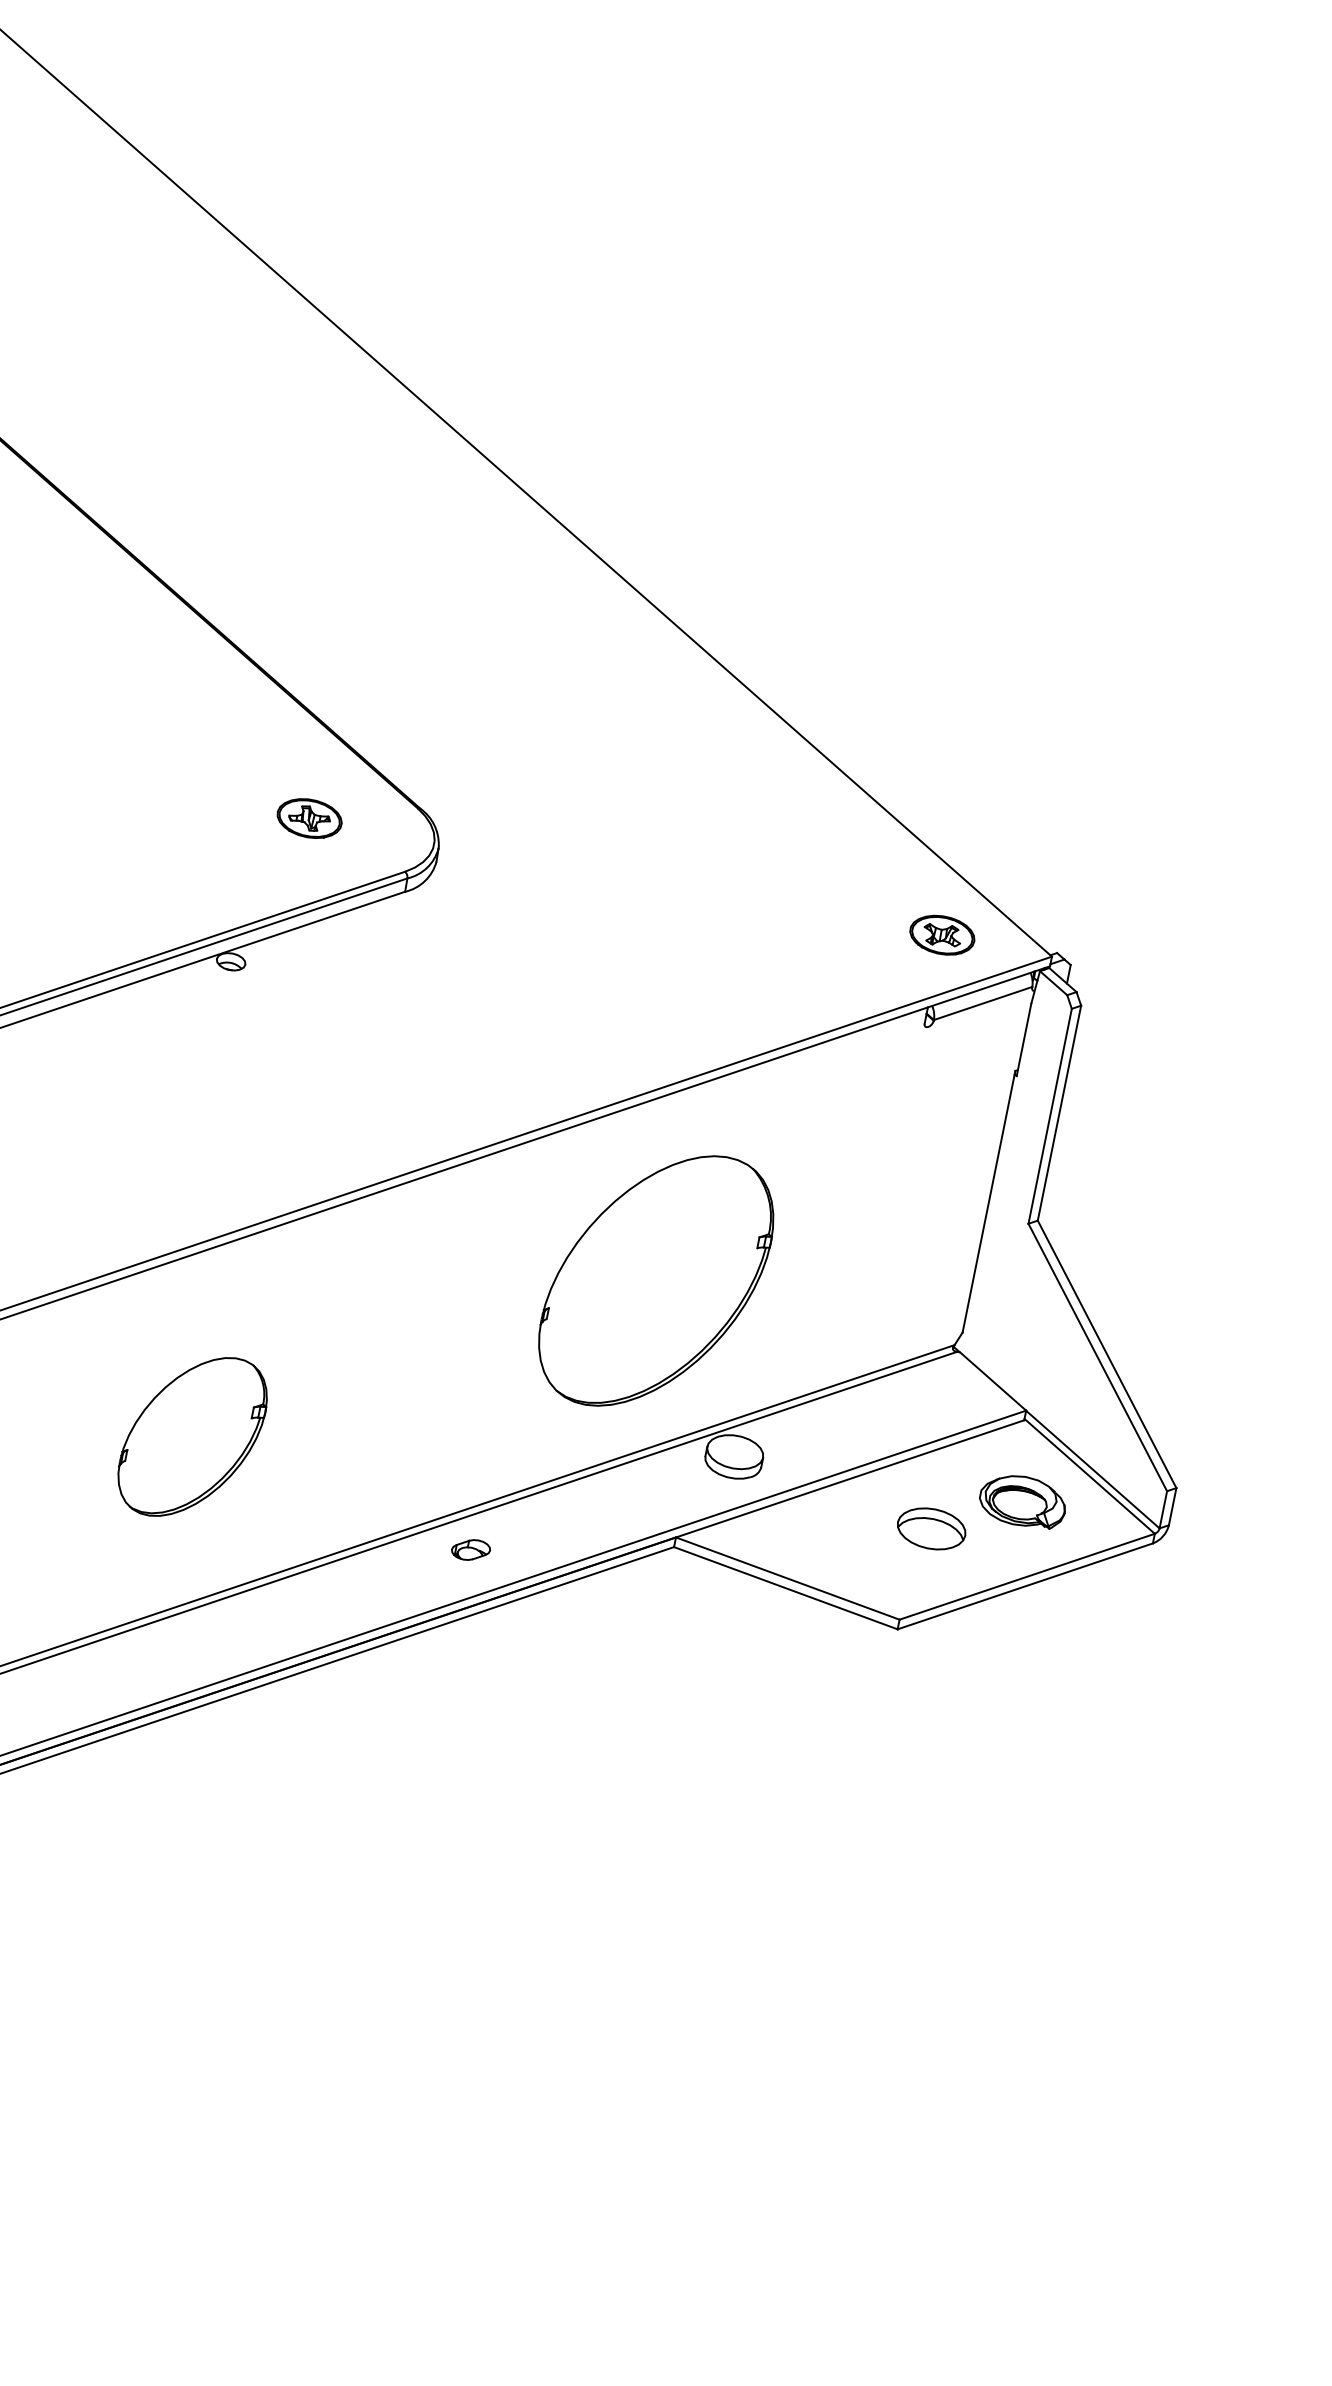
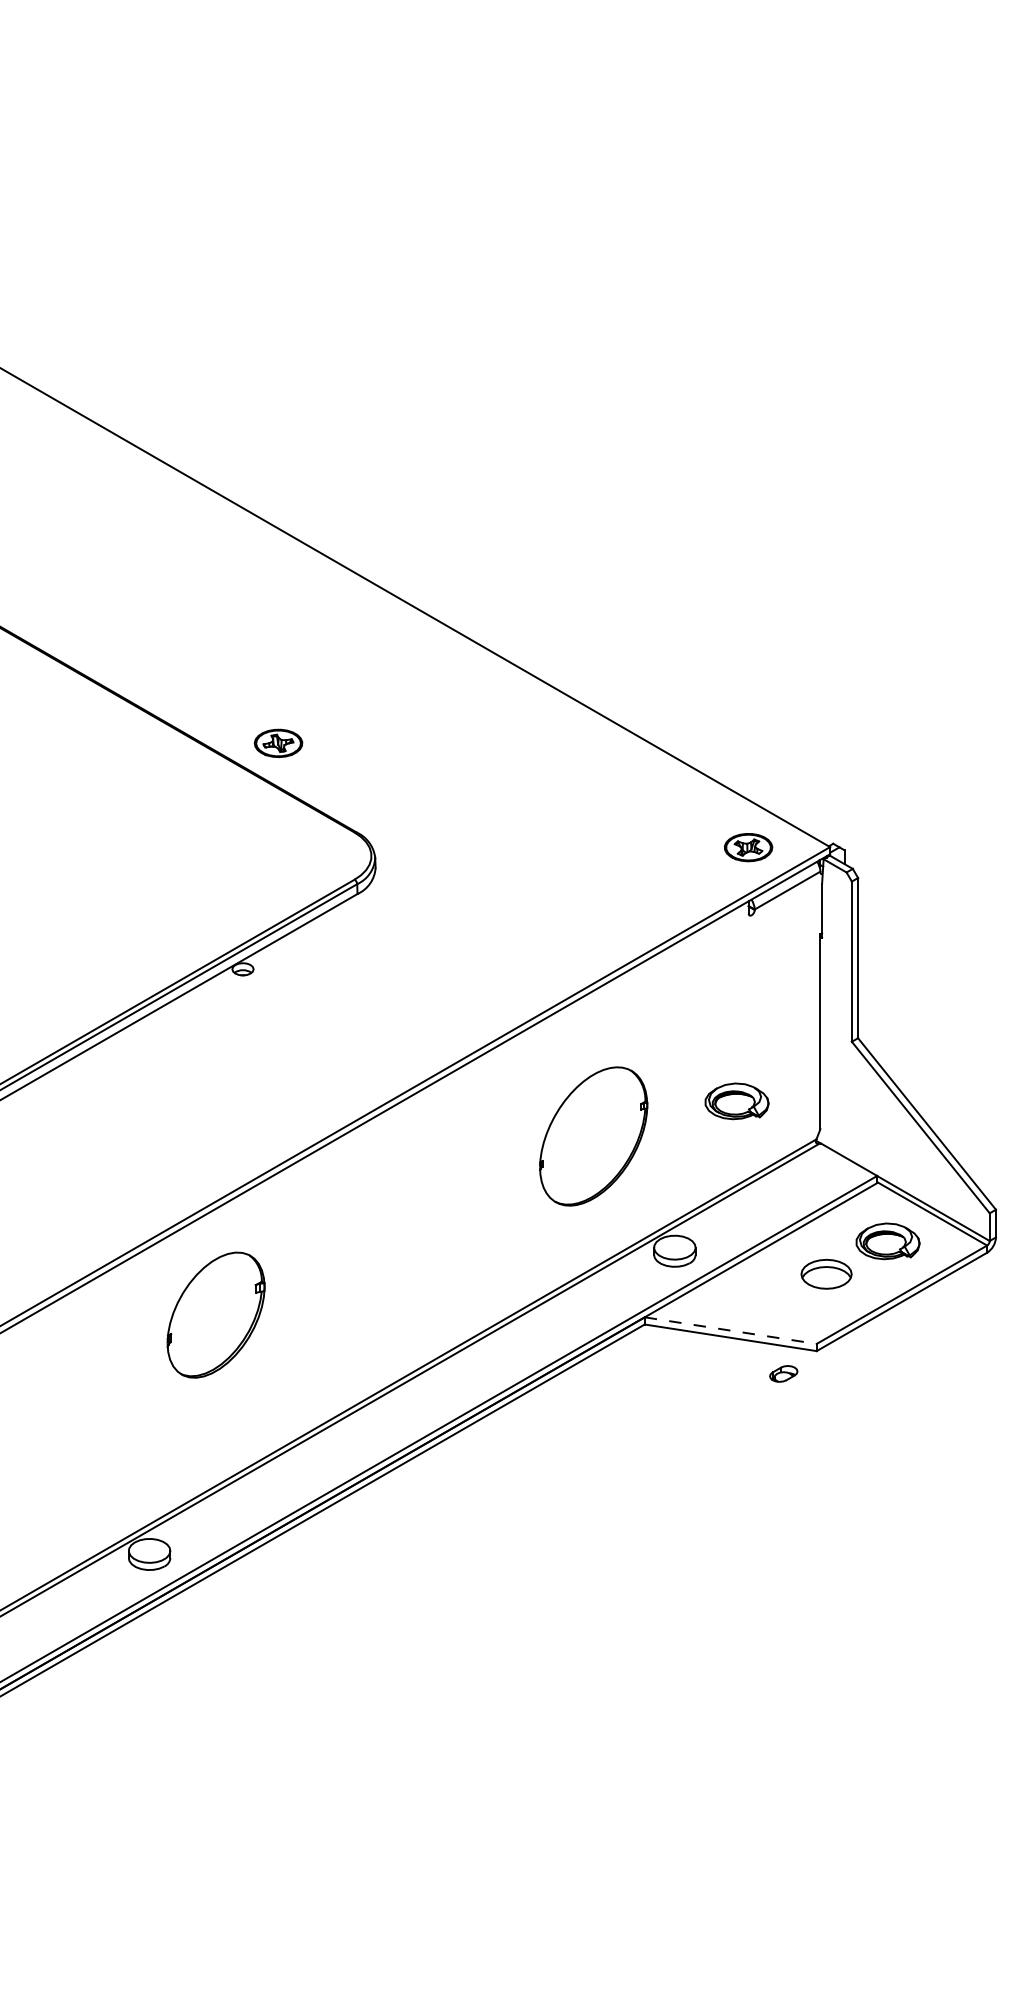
part: (309, 817) -> (278, 742), moved
part: (857, 1272) -> (736, 1101), added
part: (656, 1280) -> (593, 1136), size x0.7
part: (192, 1435) -> (215, 1314), moved
part: (470, 1549) -> (783, 1373), moved
line: (788, 1578) -> (731, 1330), solid -> dashed

